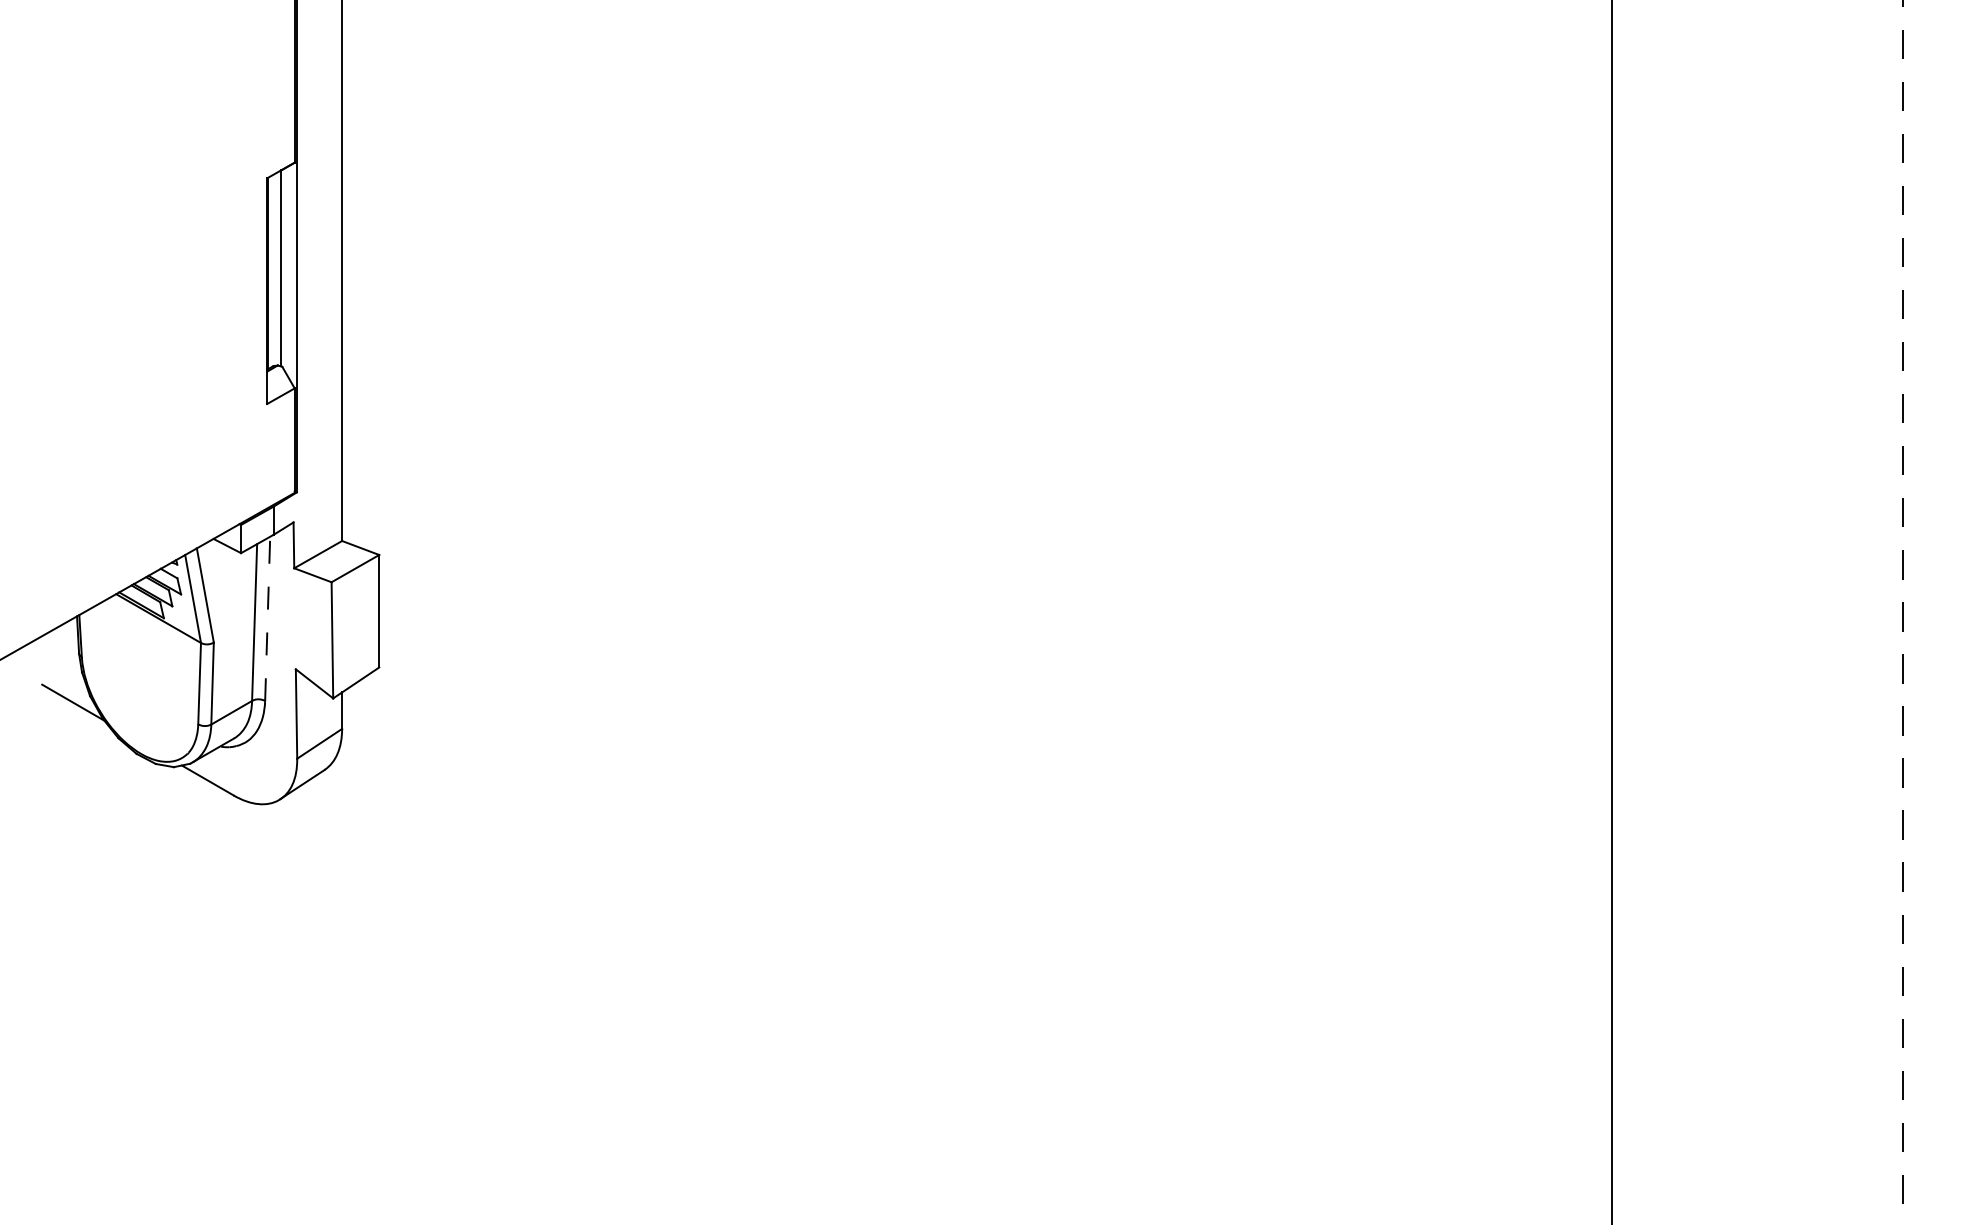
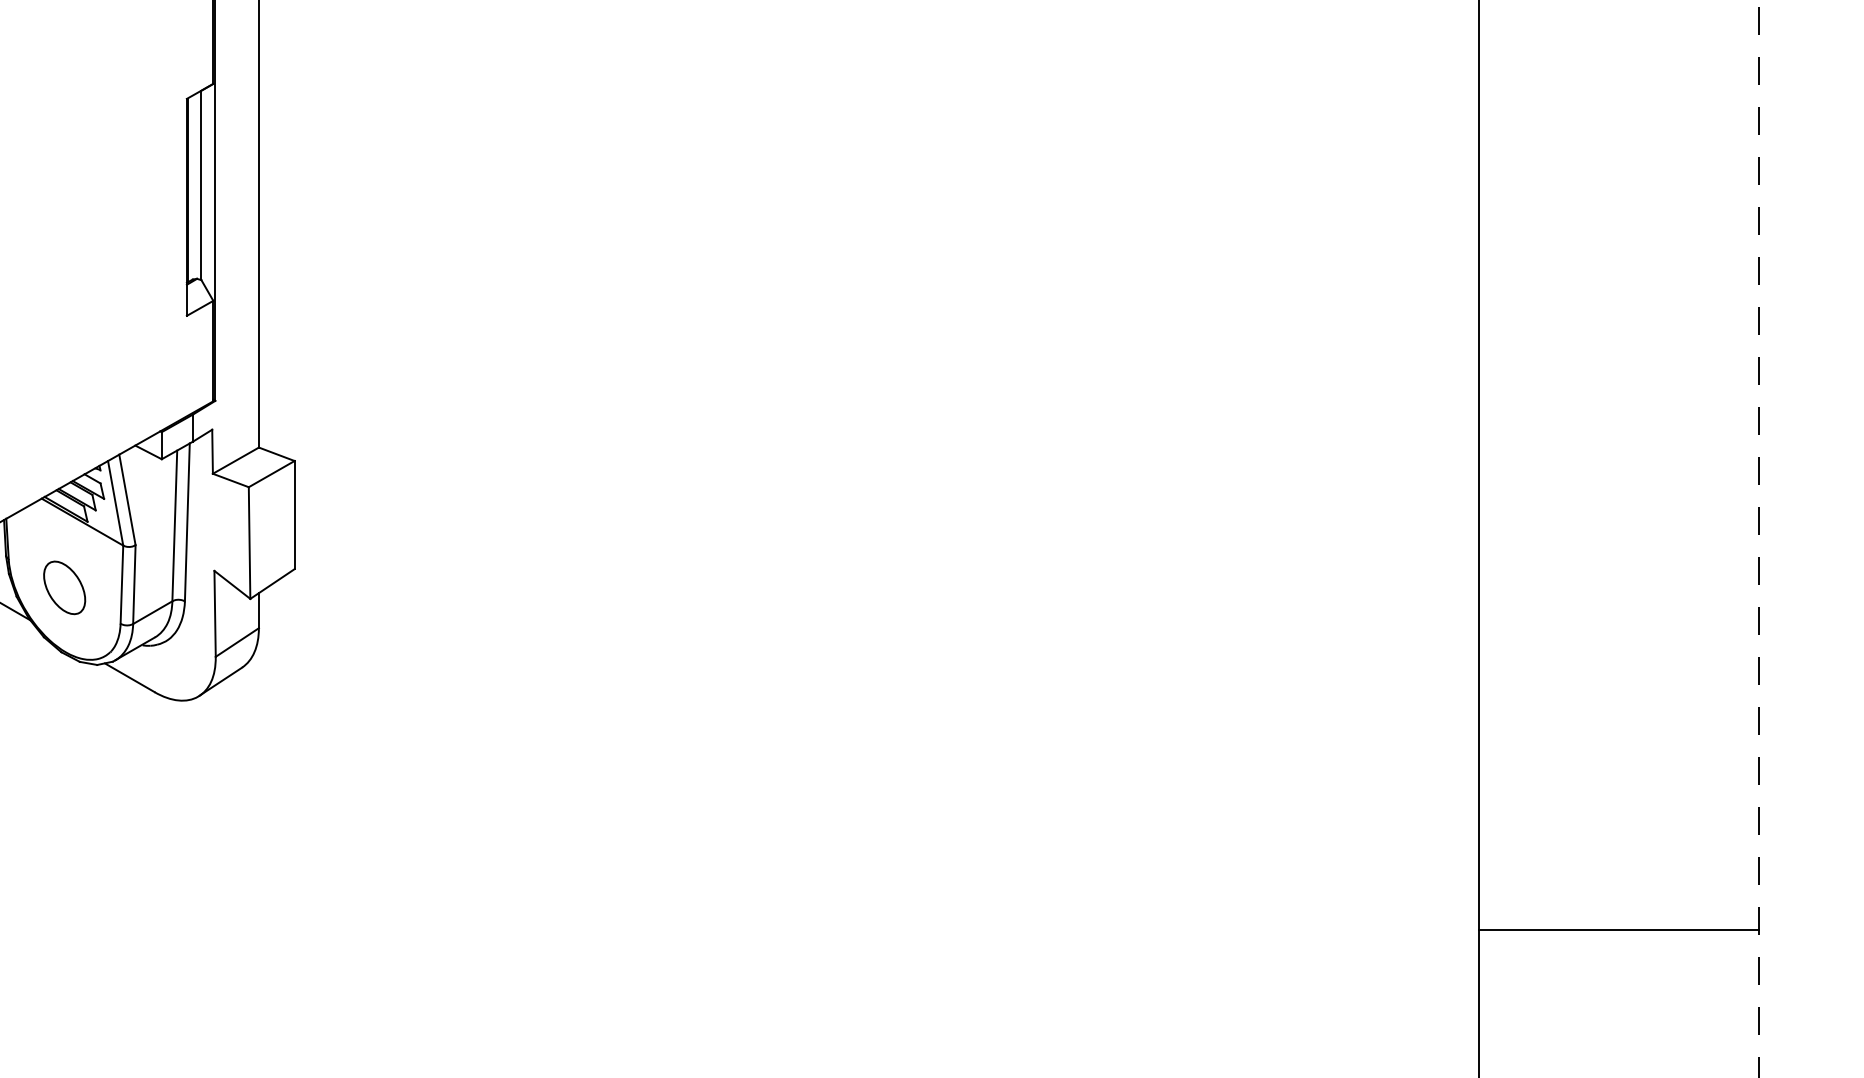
line: (267, 618) -> (187, 522), dashed -> solid
part: (139, 686) -> (64, 587), added
line: (1756, 1043) -> (1618, 930), added

